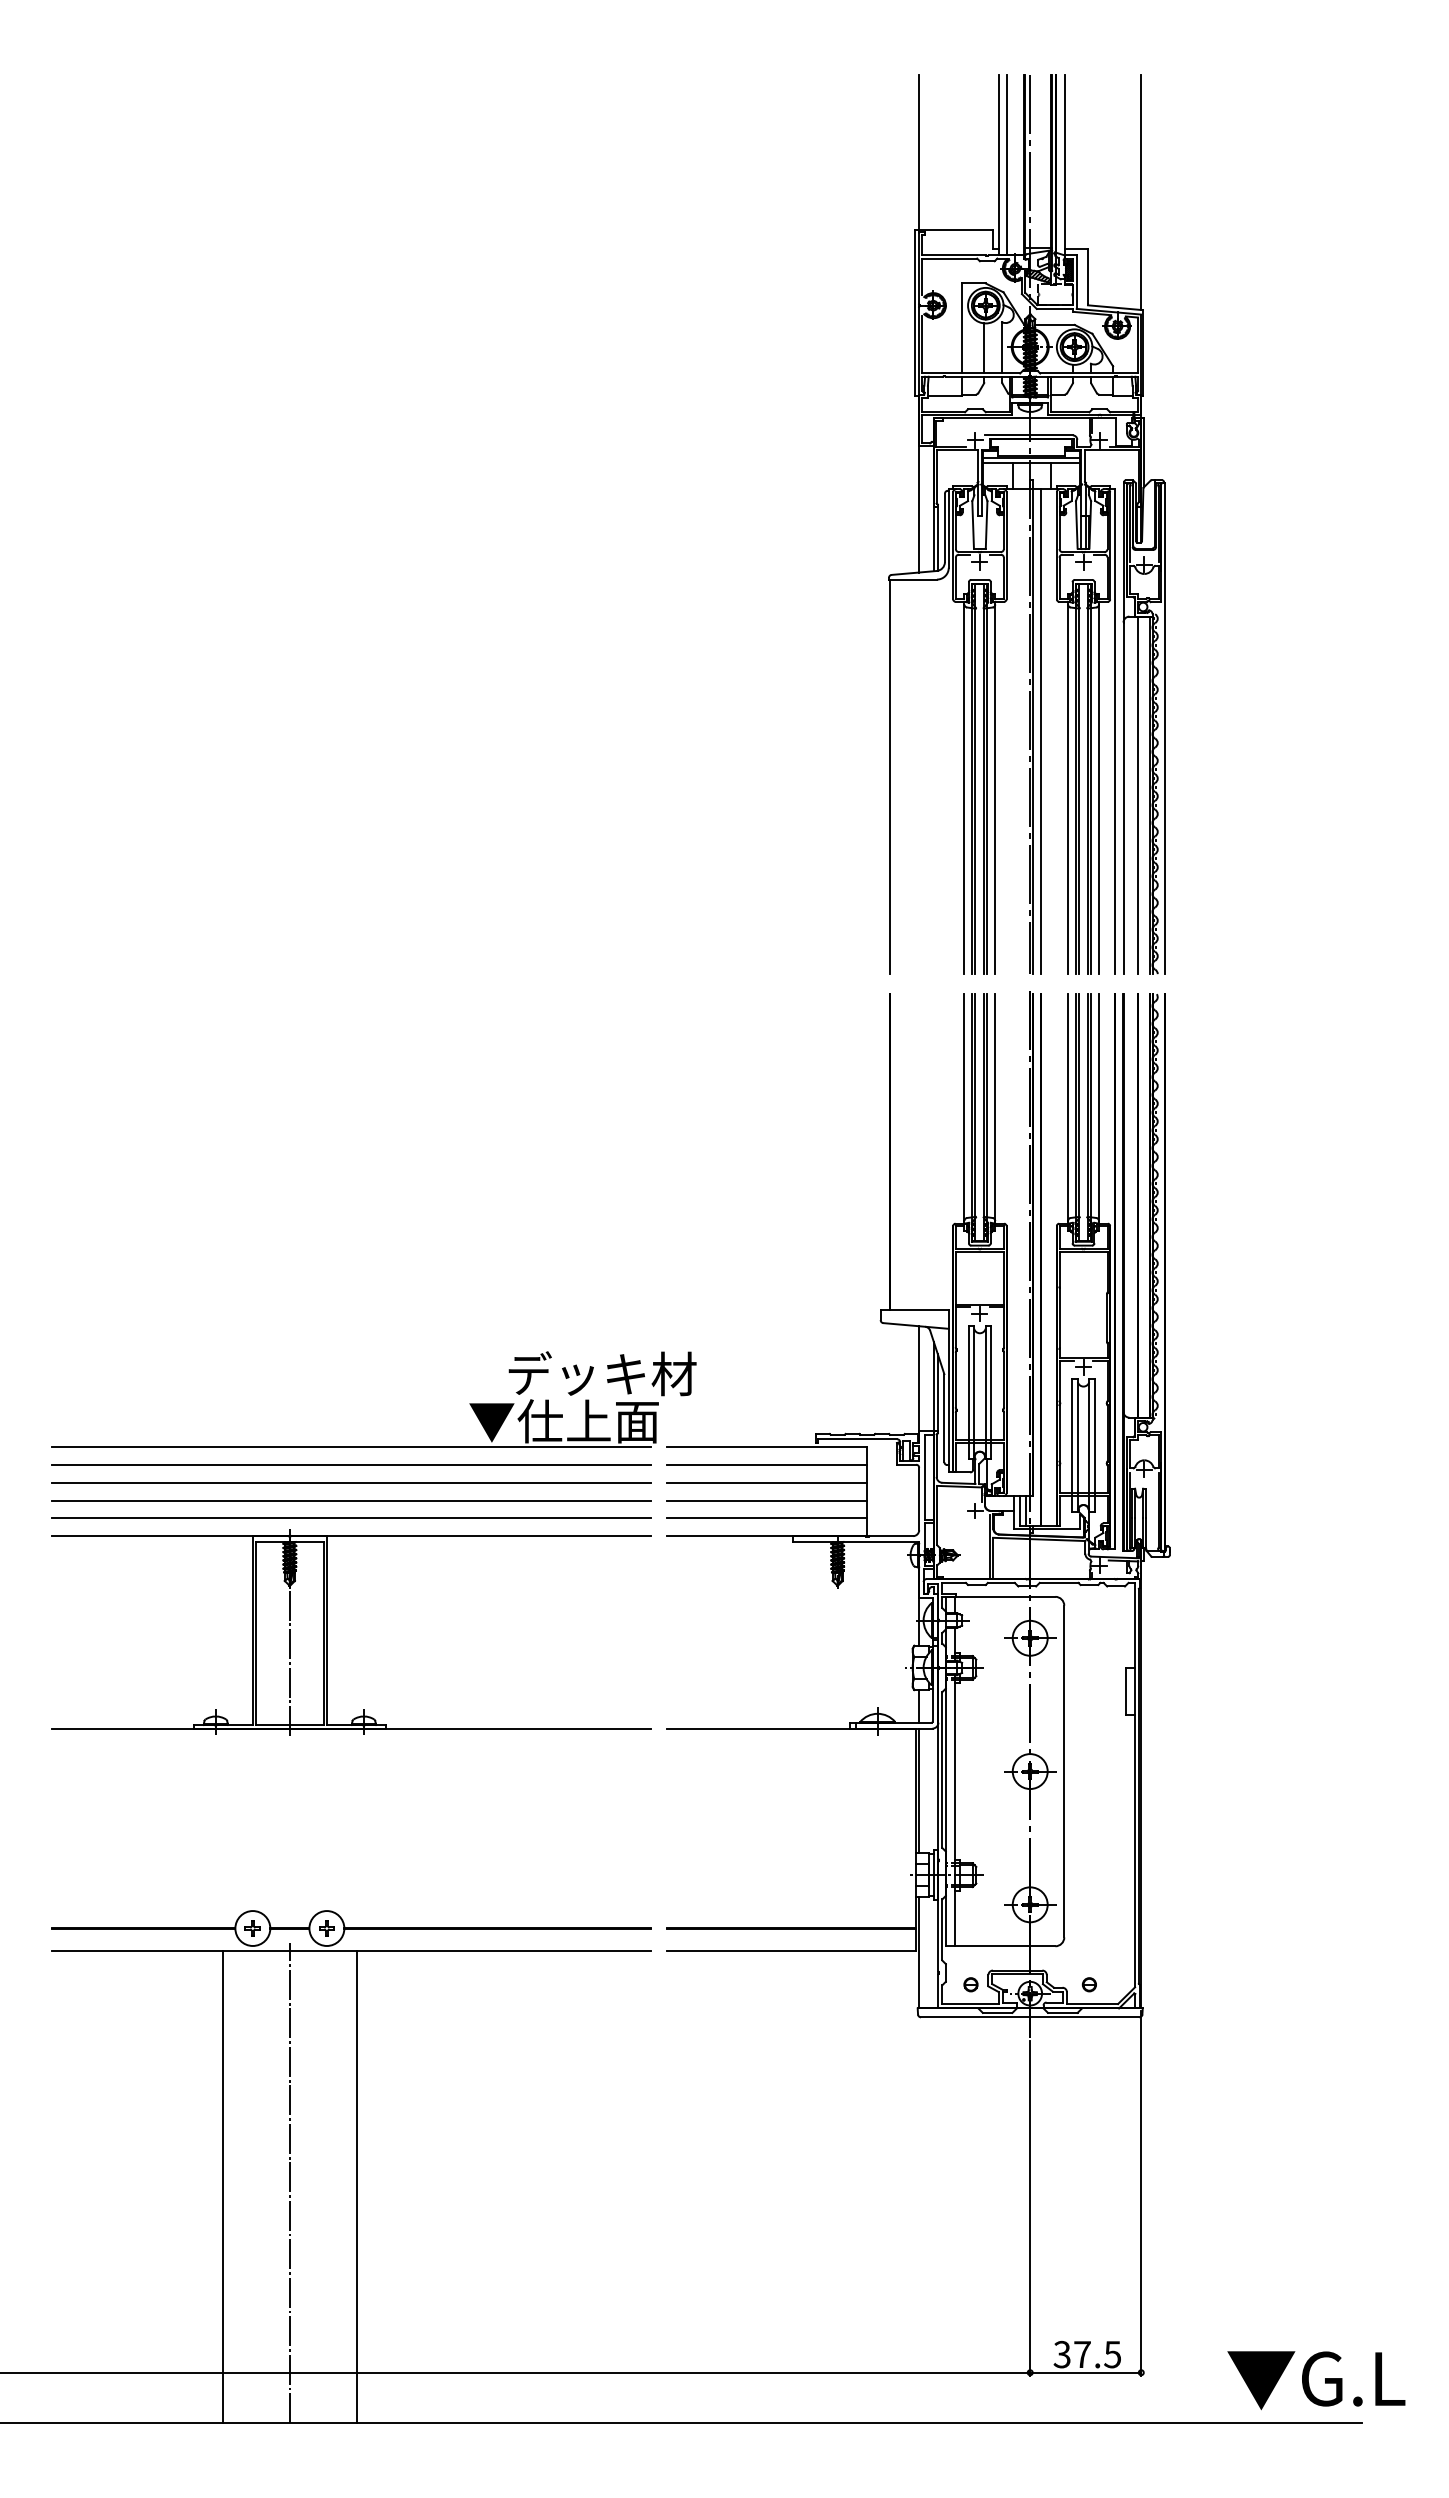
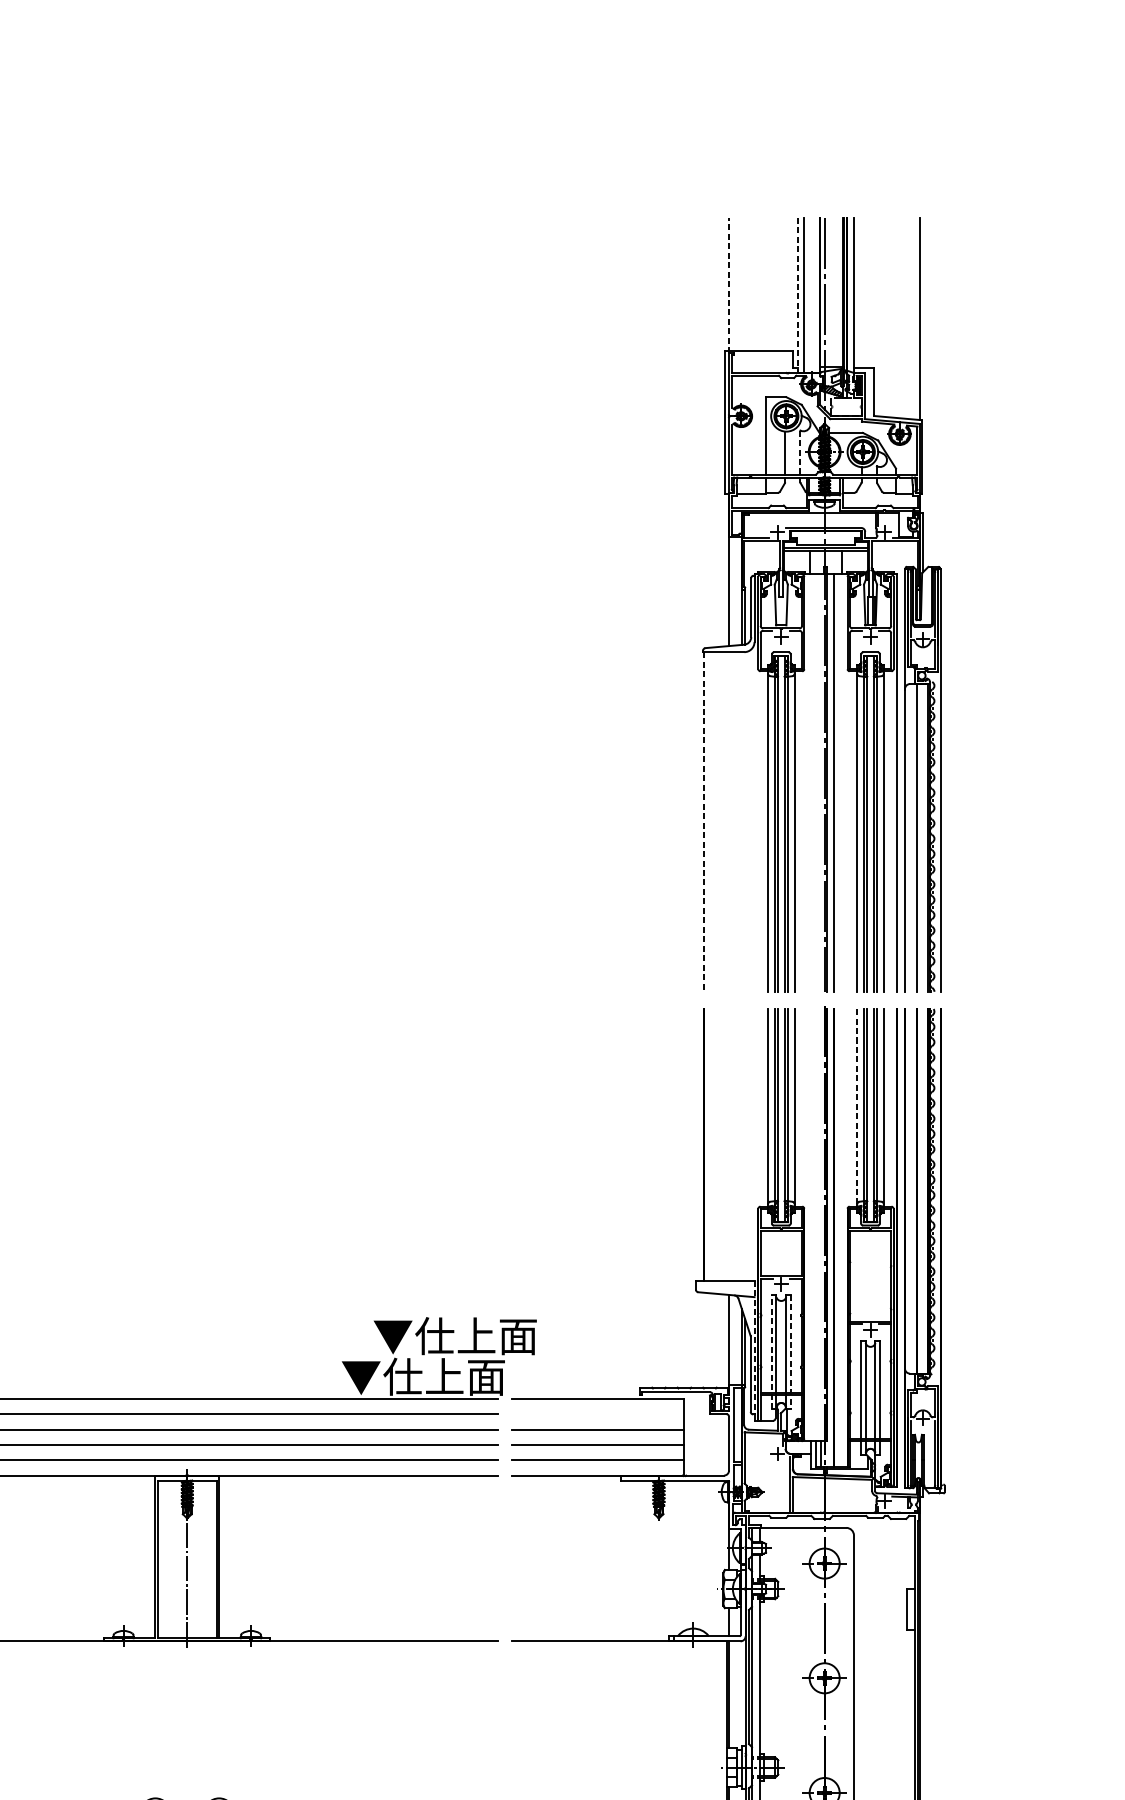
line: (919, 153) -> (729, 285), solid -> dashed
line: (999, 165) -> (798, 295), solid -> dashed
line: (1002, 347) -> (800, 452), solid -> dashed
line: (889, 777) -> (703, 822), solid -> dashed
line: (1068, 1108) -> (857, 1107), solid -> dashed
text: (601, 1373) -> (455, 1335), デッキ材 -> ▼仕上面
line: (948, 1387) -> (754, 1347), solid -> dashed
line: (968, 1392) -> (771, 1351), solid -> dashed
line: (990, 1392) -> (790, 1351), solid -> dashed
line: (767, 1465) -> (598, 1414), removed

